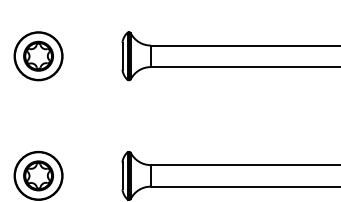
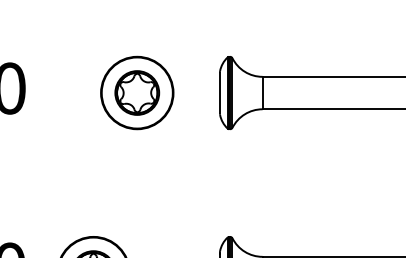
part: (38, 56) -> (137, 93), moved

